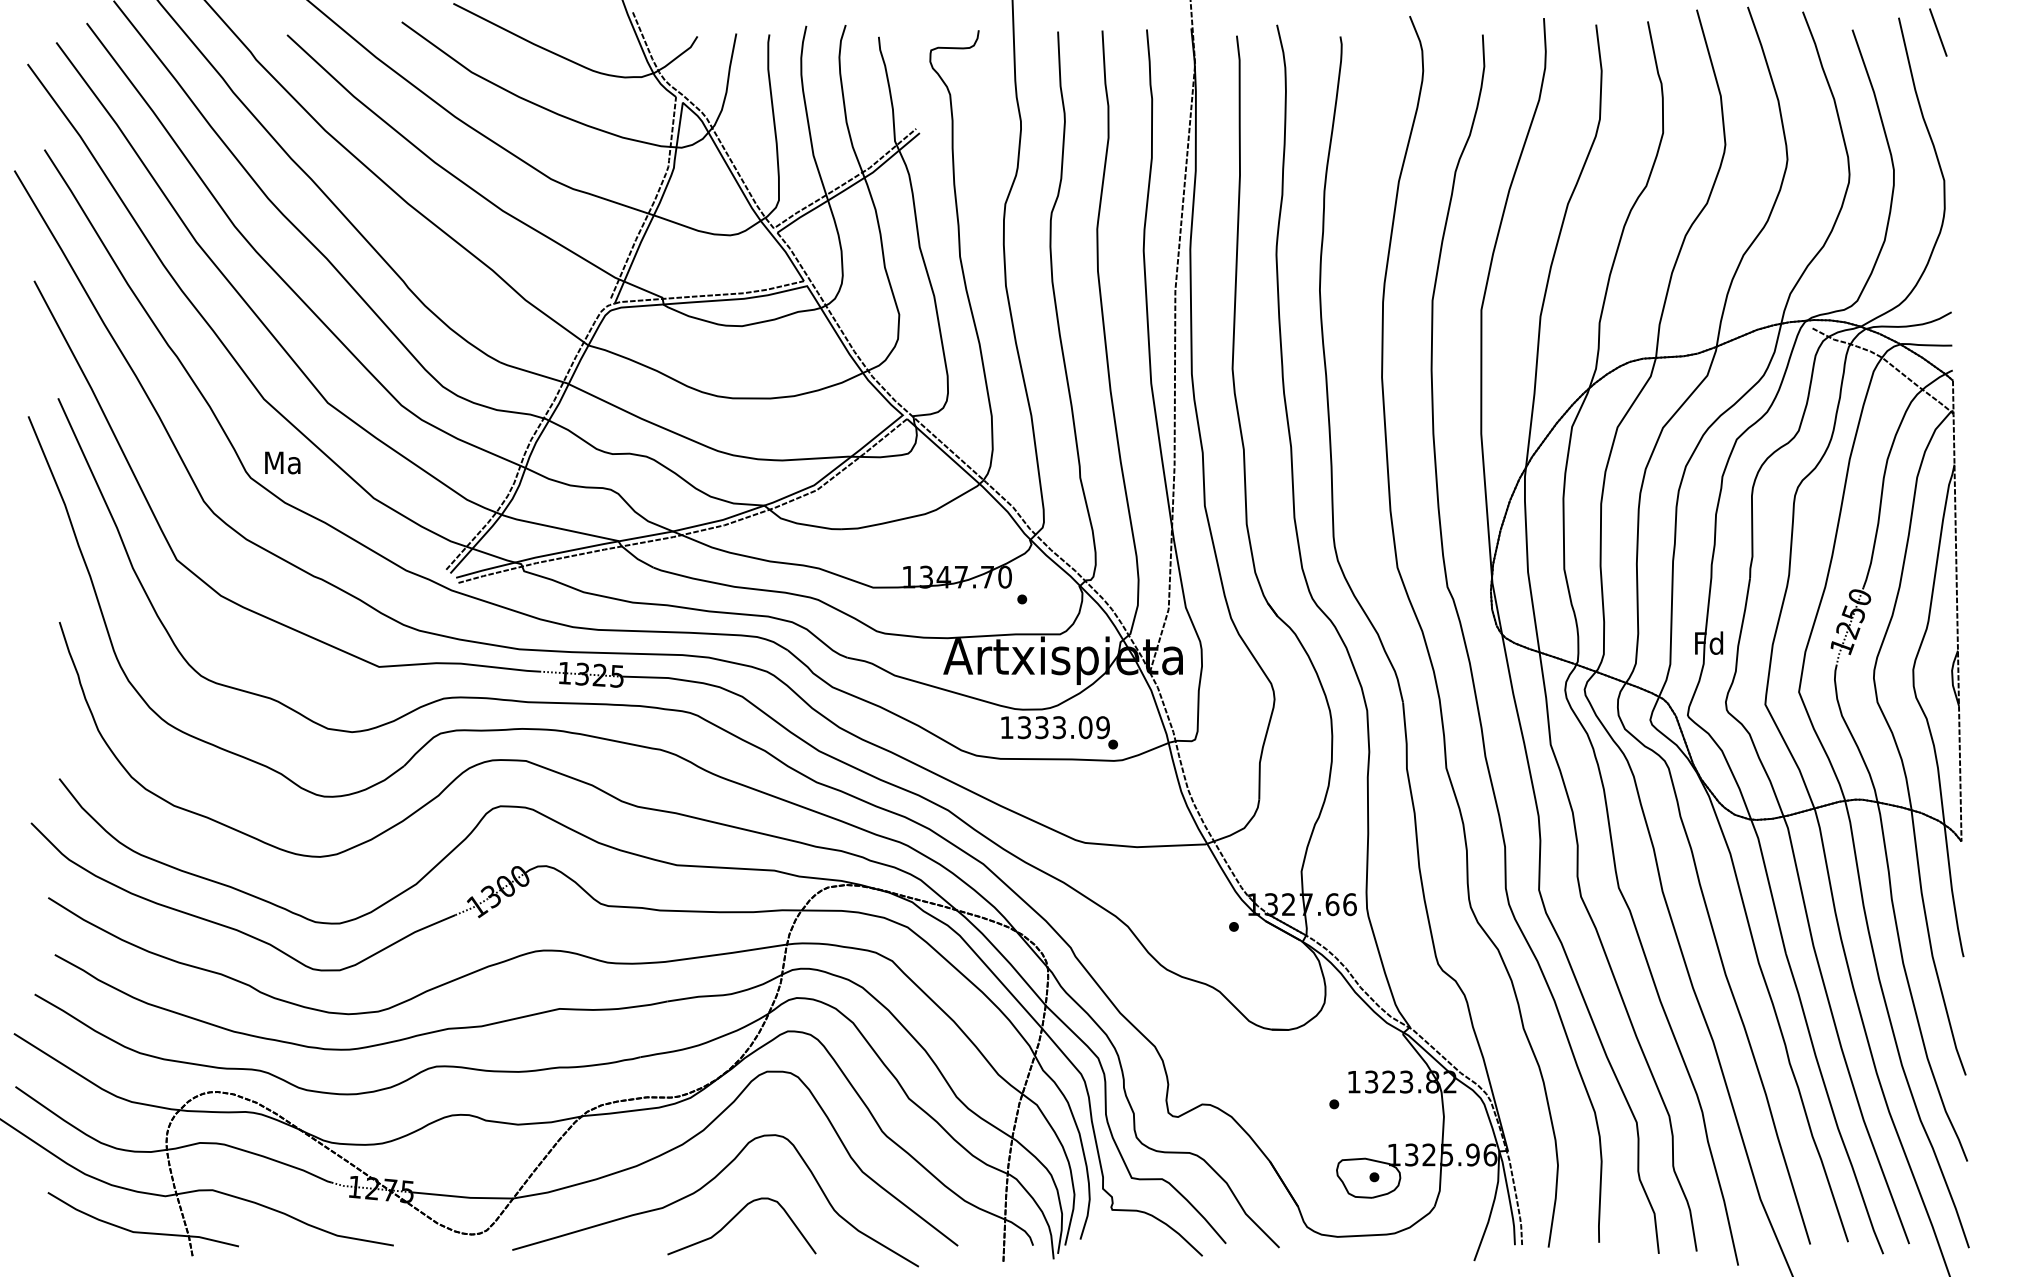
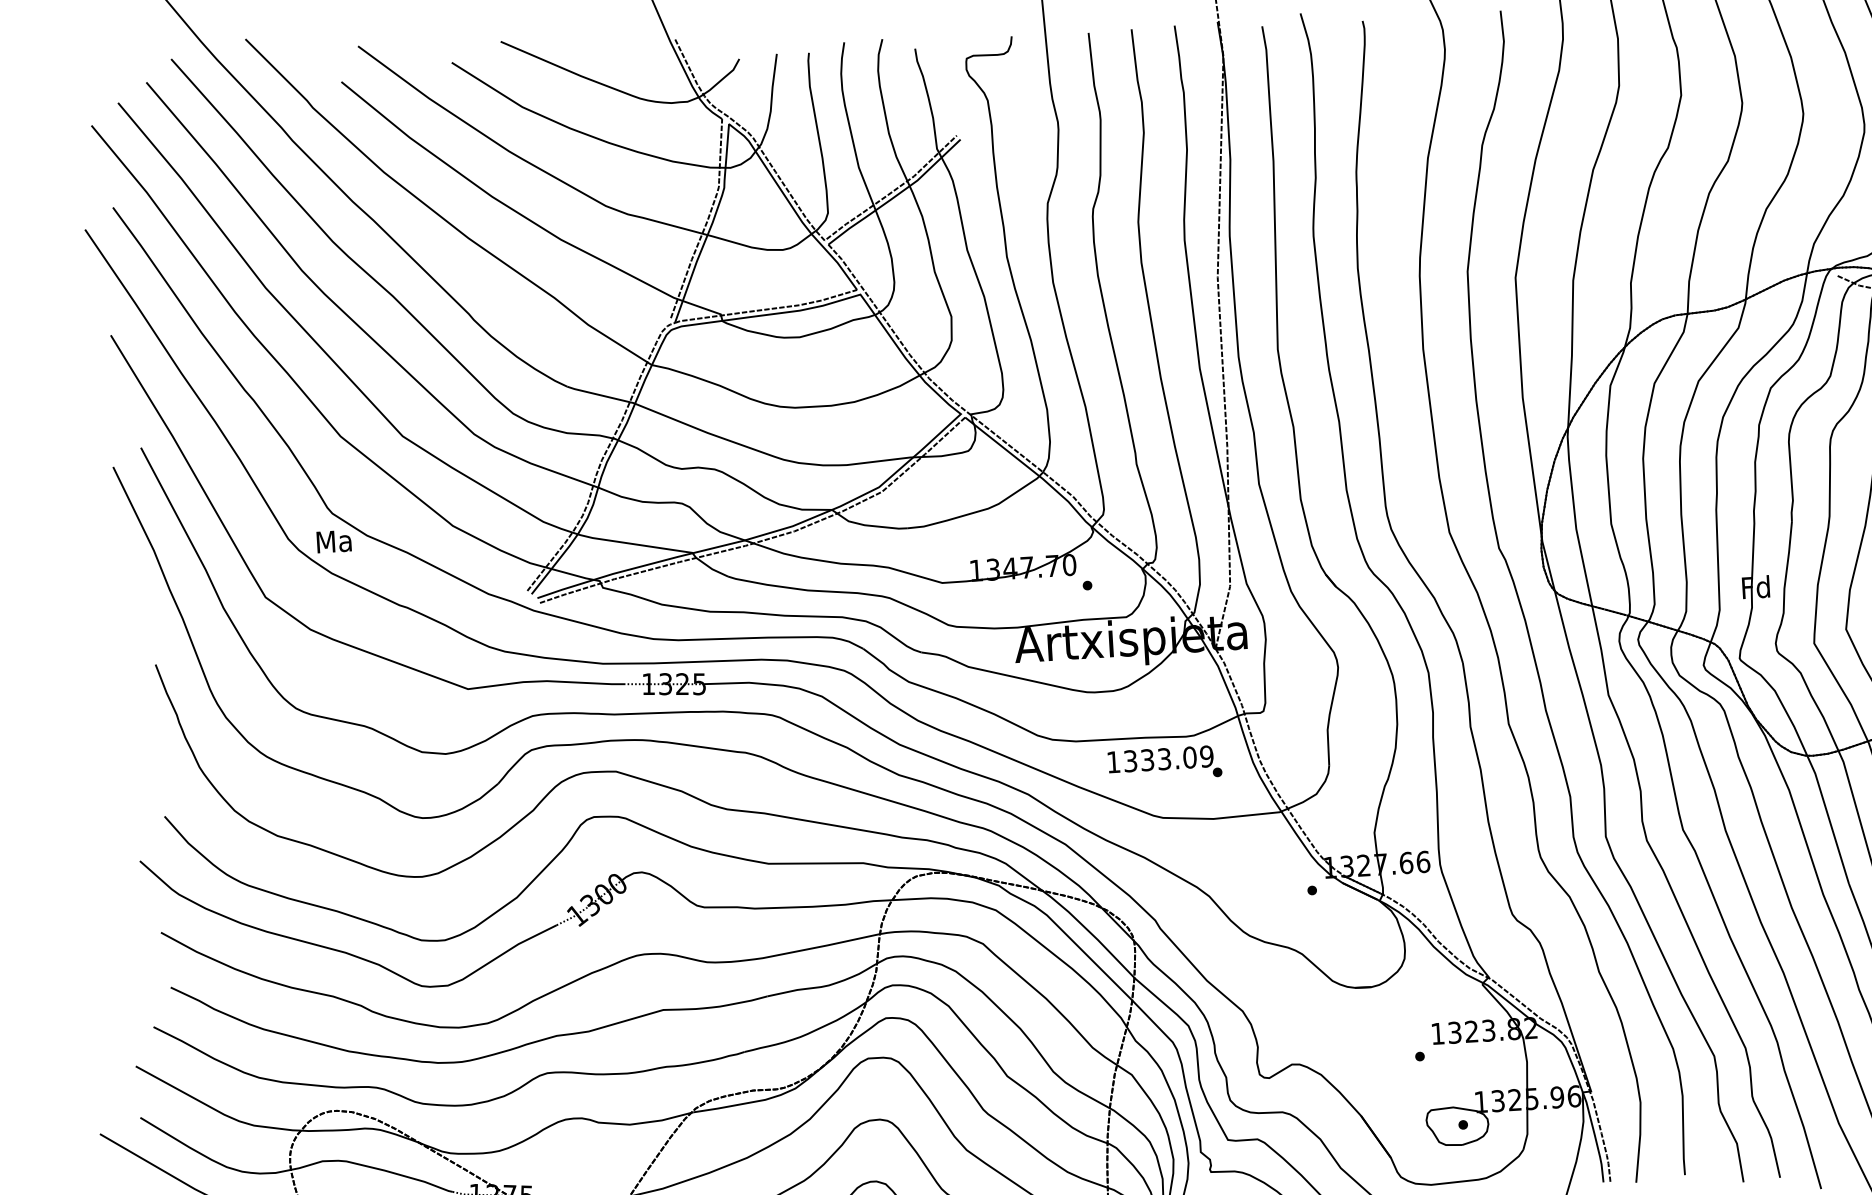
text: (282, 462) -> (333, 541), moved
text: (1059, 732) -> (1164, 763), moved

